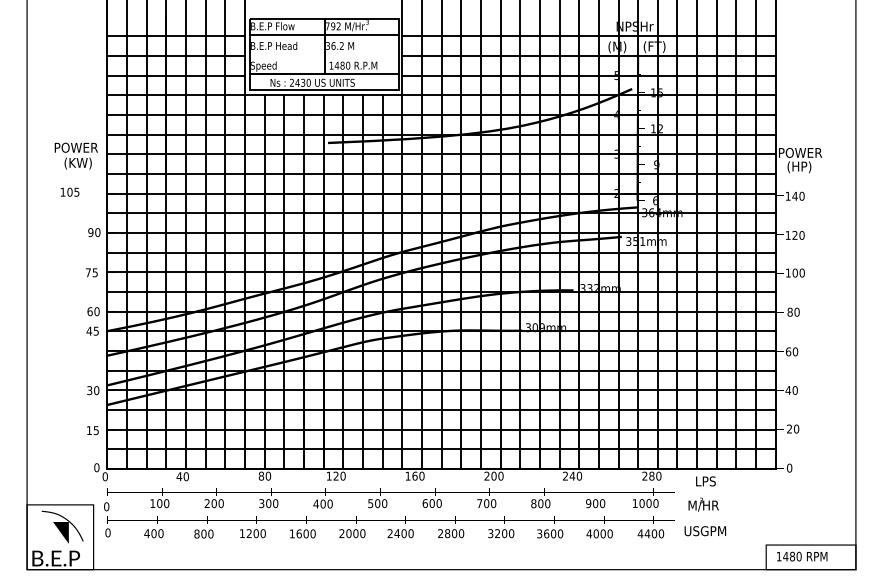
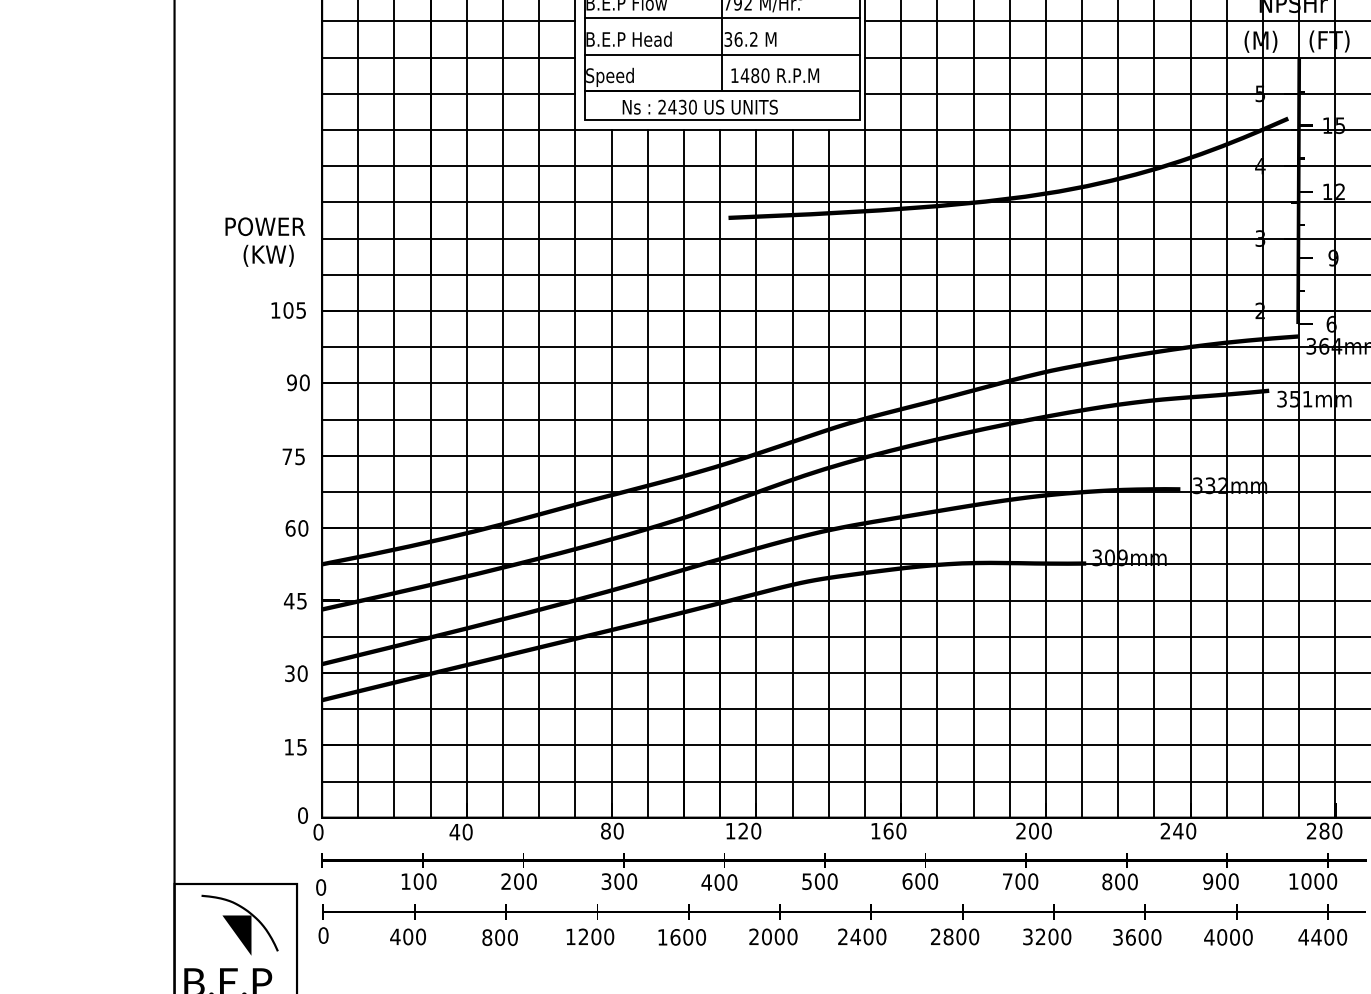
line: (324, 54) -> (721, 55), added
text: (69, 191) -> (287, 309), moved
text: (92, 330) -> (294, 599), moved

